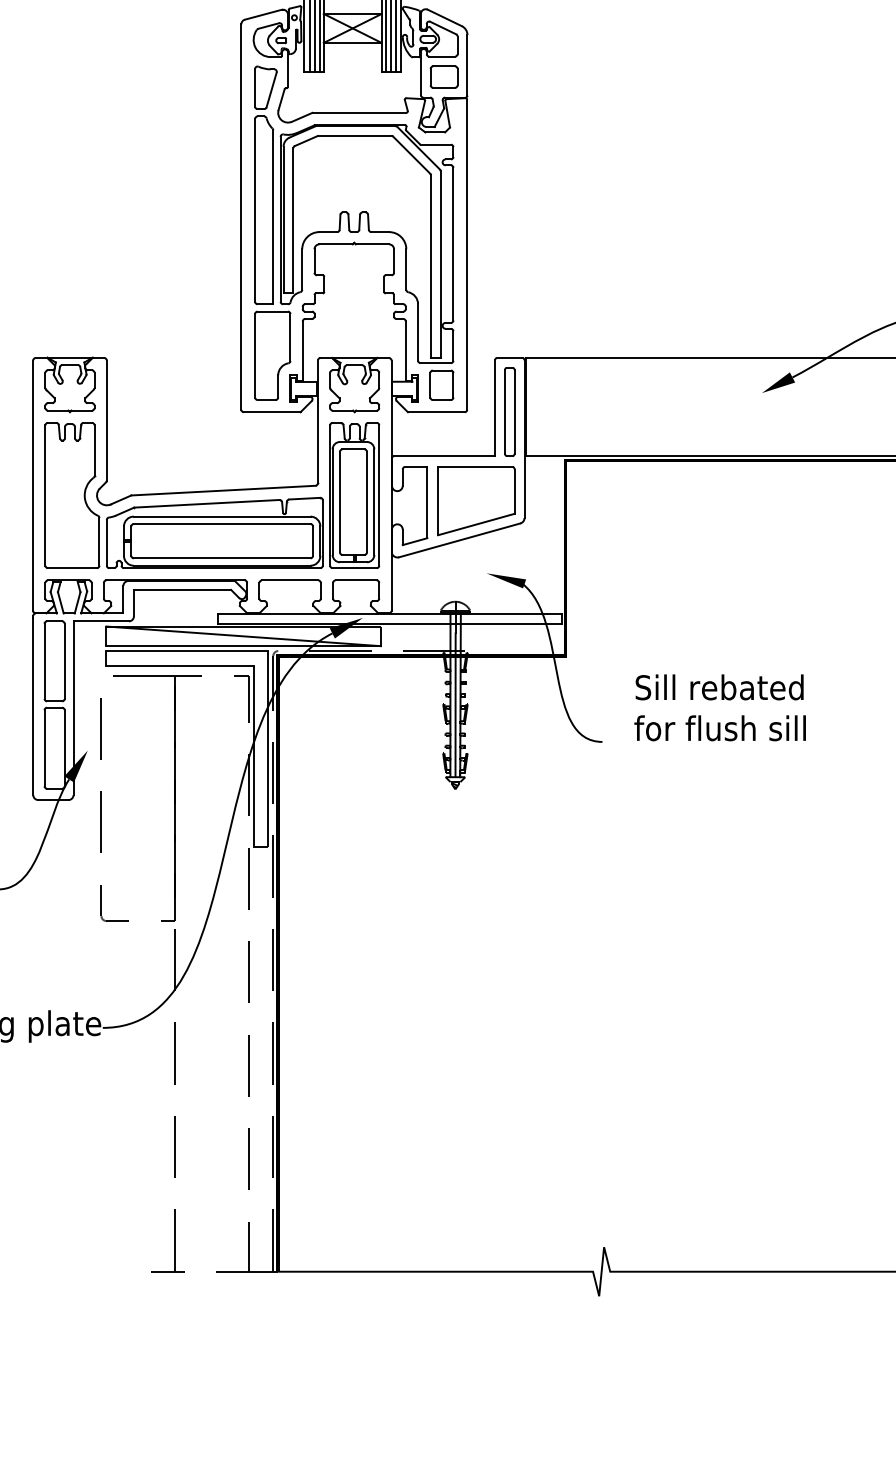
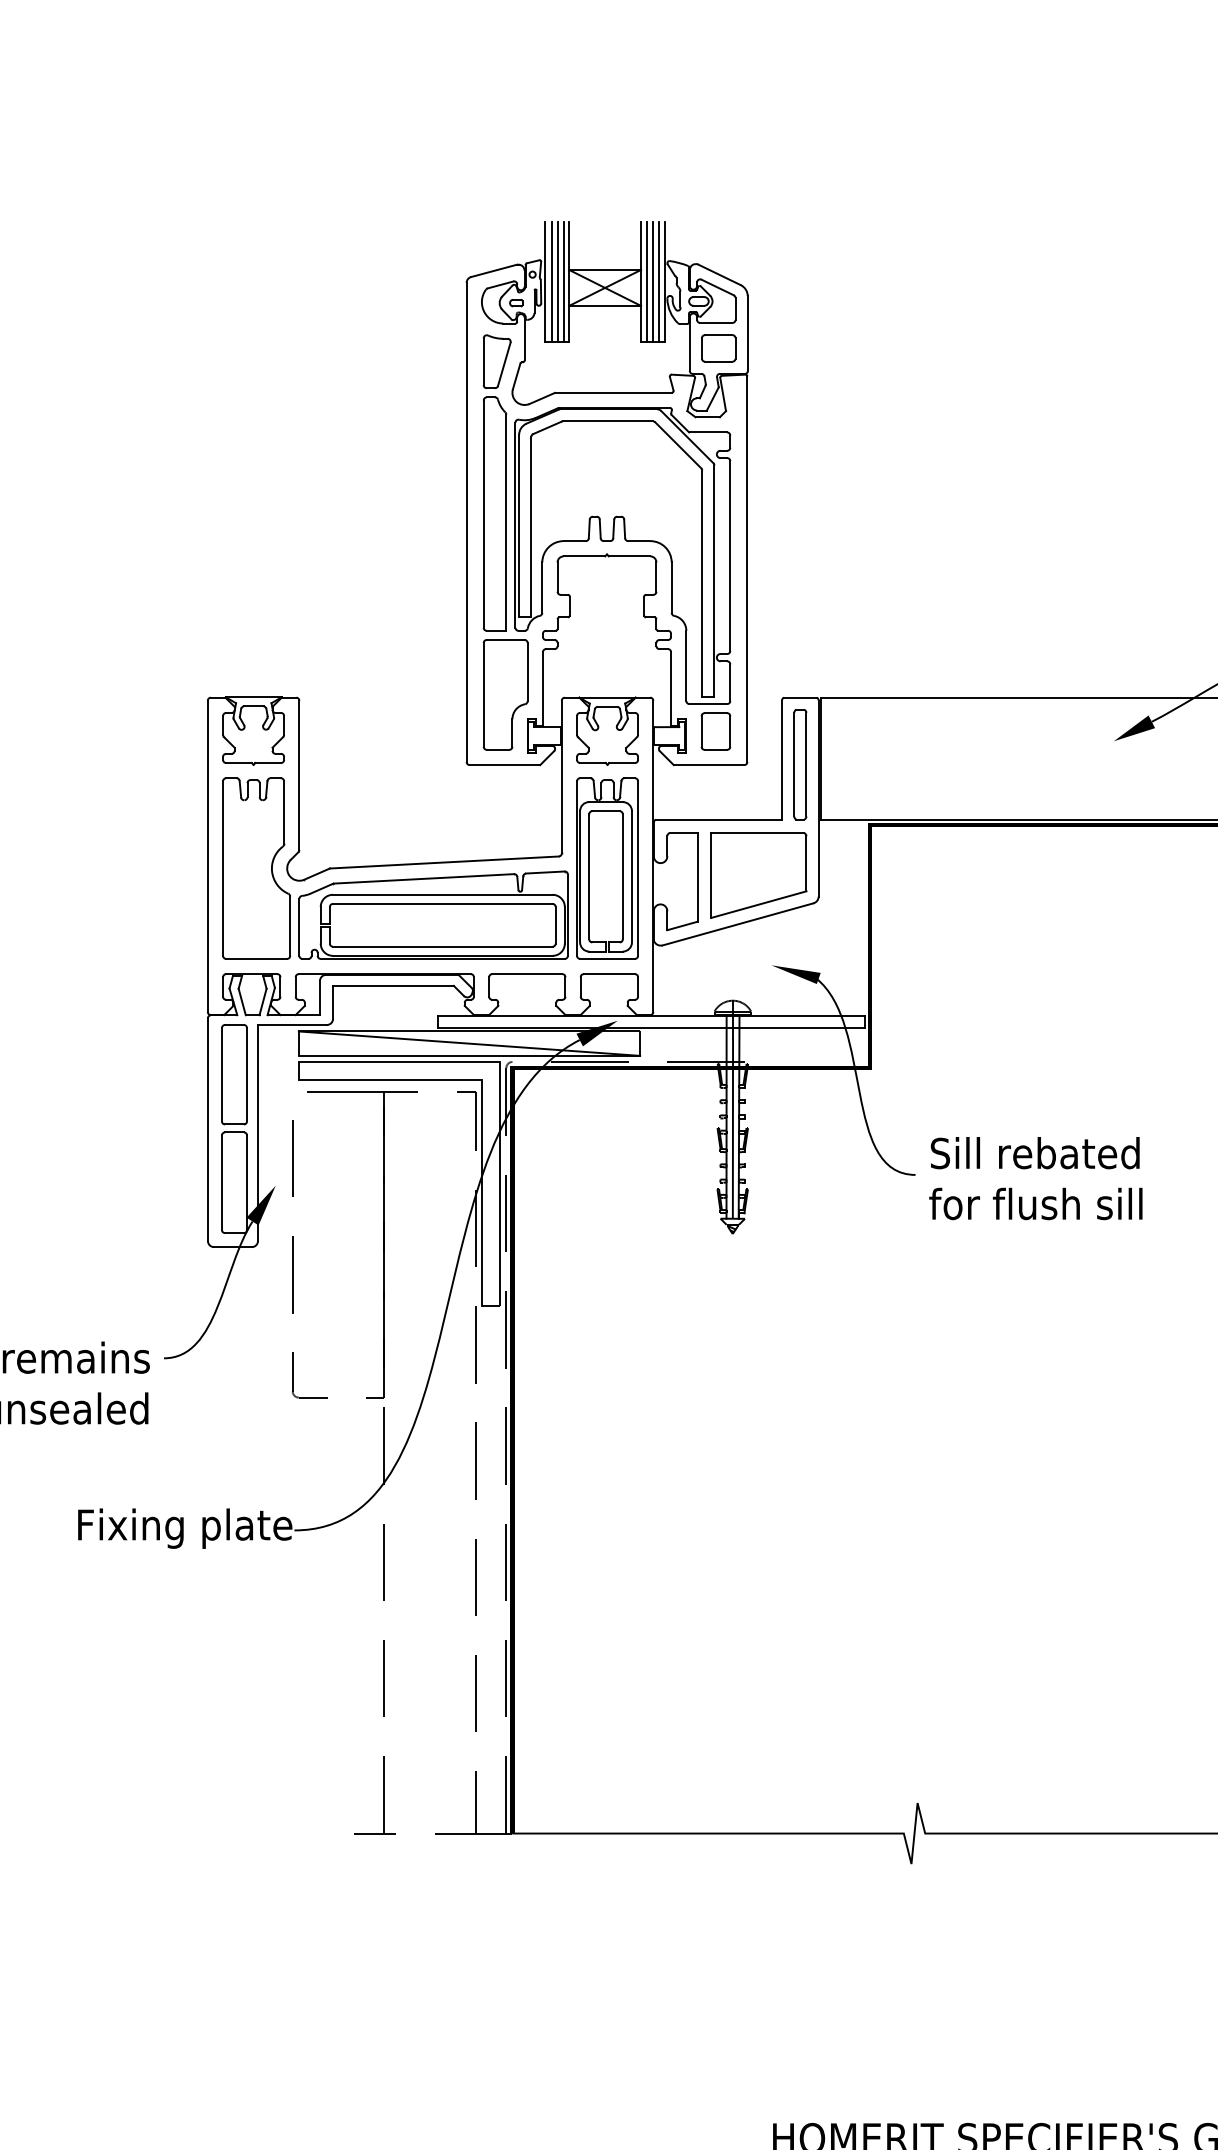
text: (719, 707) -> (1035, 1178), moved

